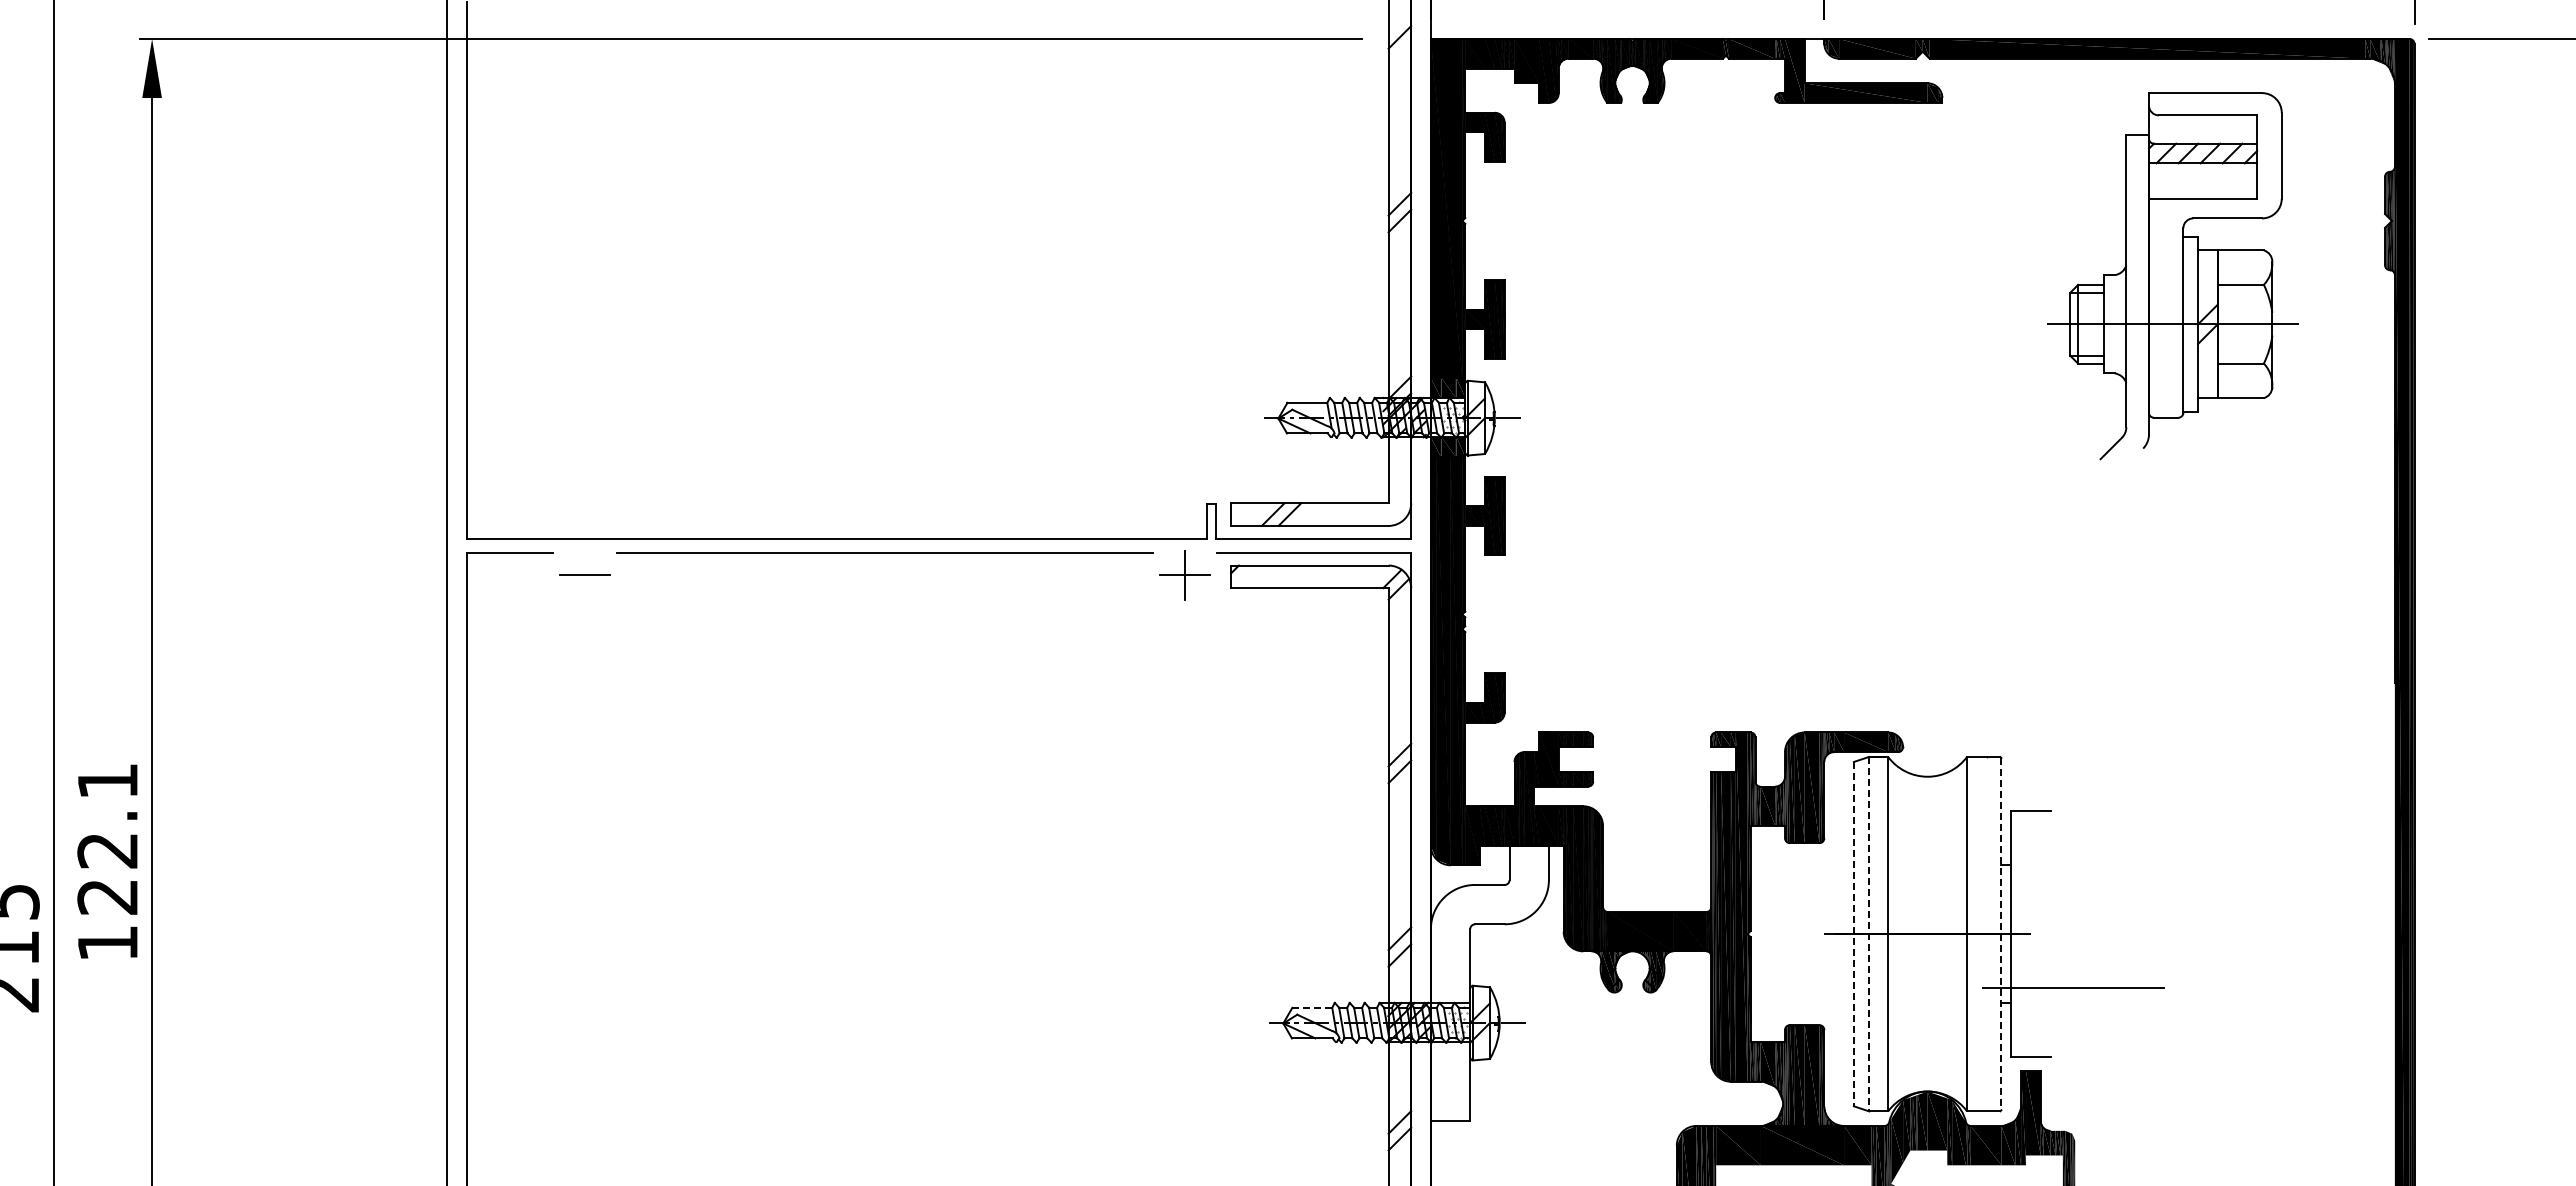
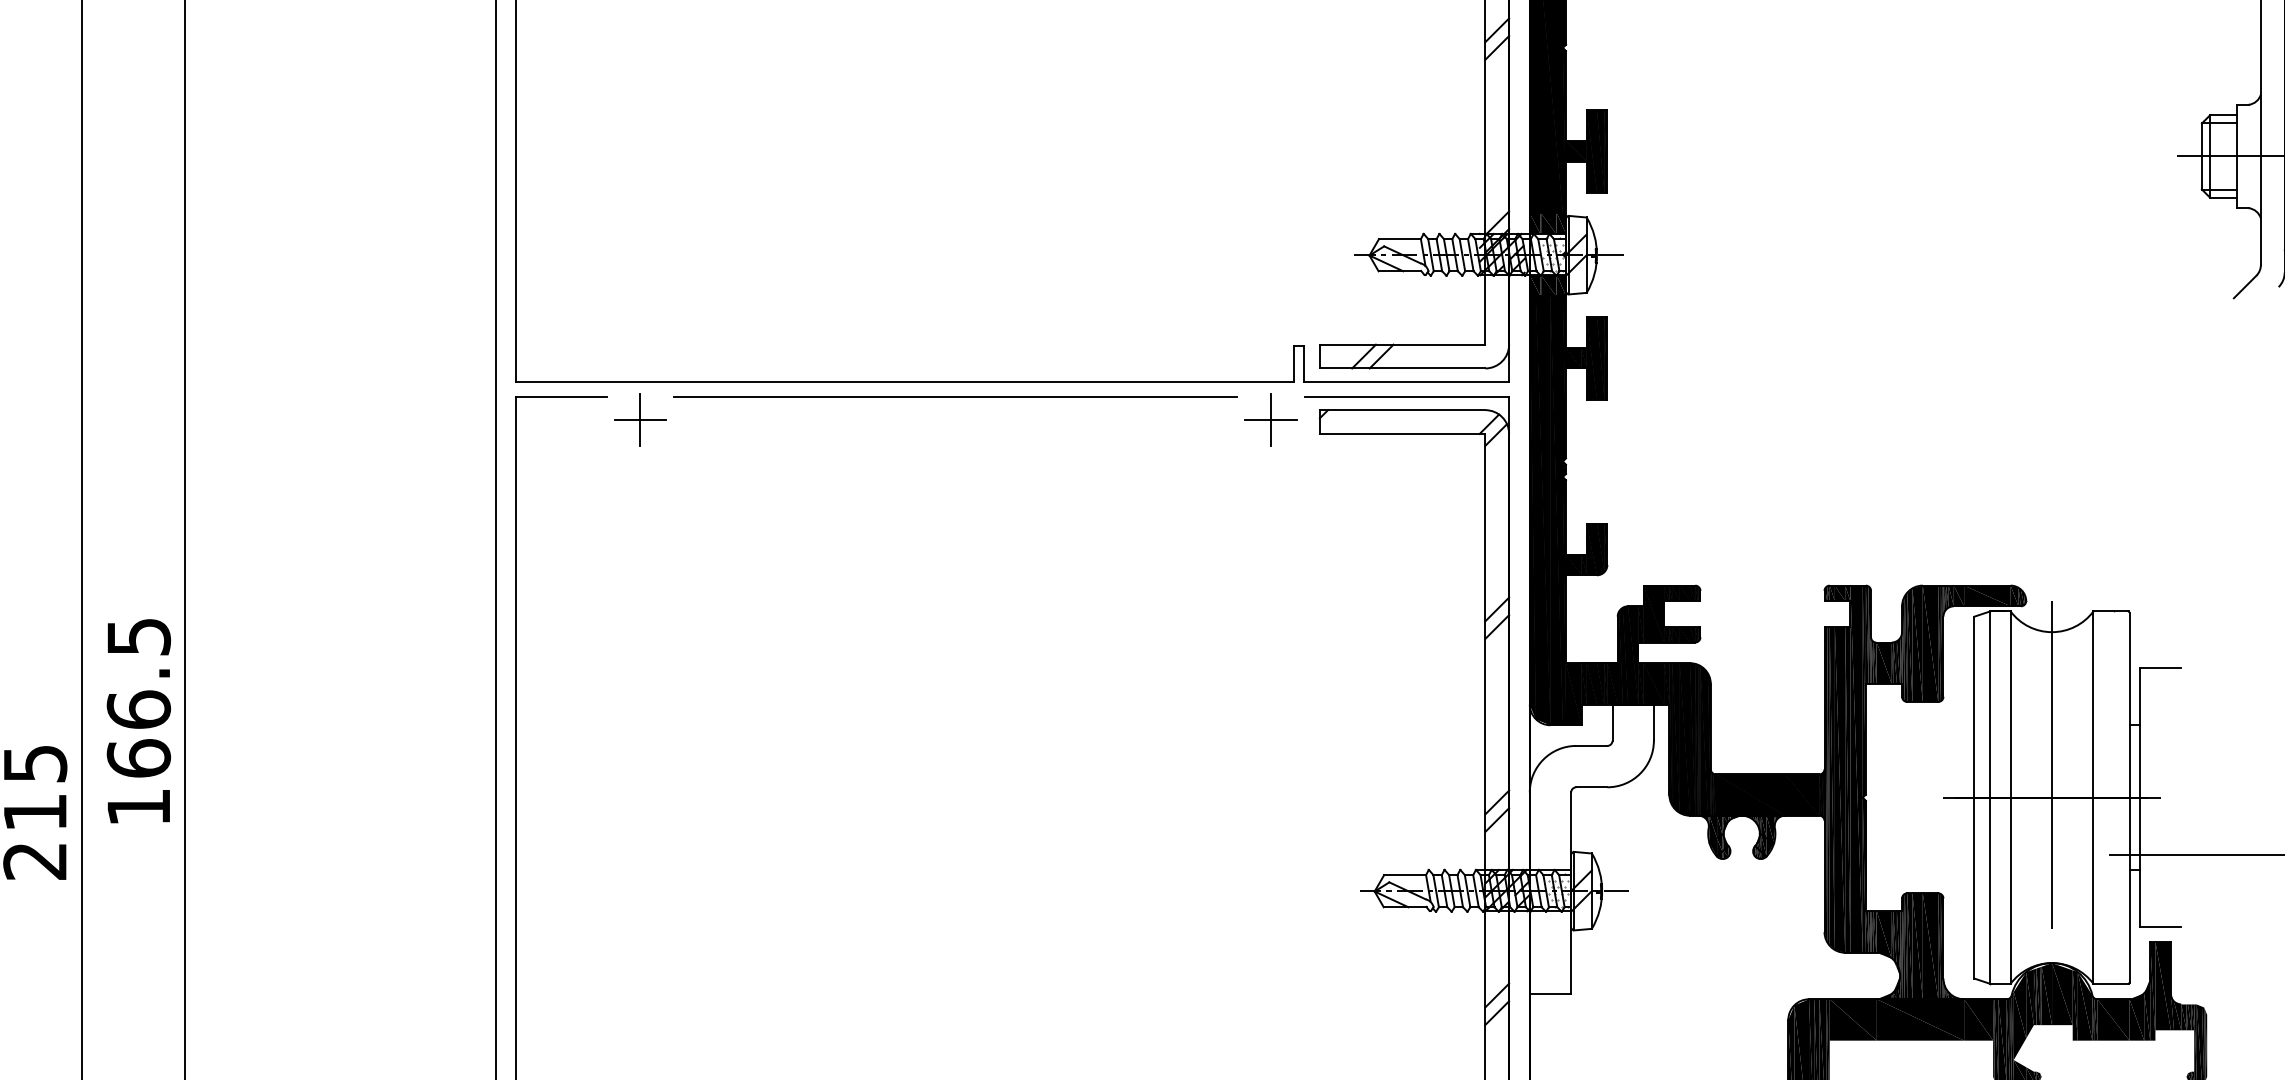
line: (584, 574) -> (639, 419), added
text: (107, 839) -> (138, 698), 122.1 -> 166.5
line: (1853, 934) -> (1974, 798), dashed -> solid
line: (1868, 934) -> (1989, 798), dashed -> solid
line: (1927, 934) -> (2051, 798), added
line: (2001, 934) -> (2129, 798), dashed -> solid
line: (1312, 1007) -> (1405, 874), dashed -> solid

